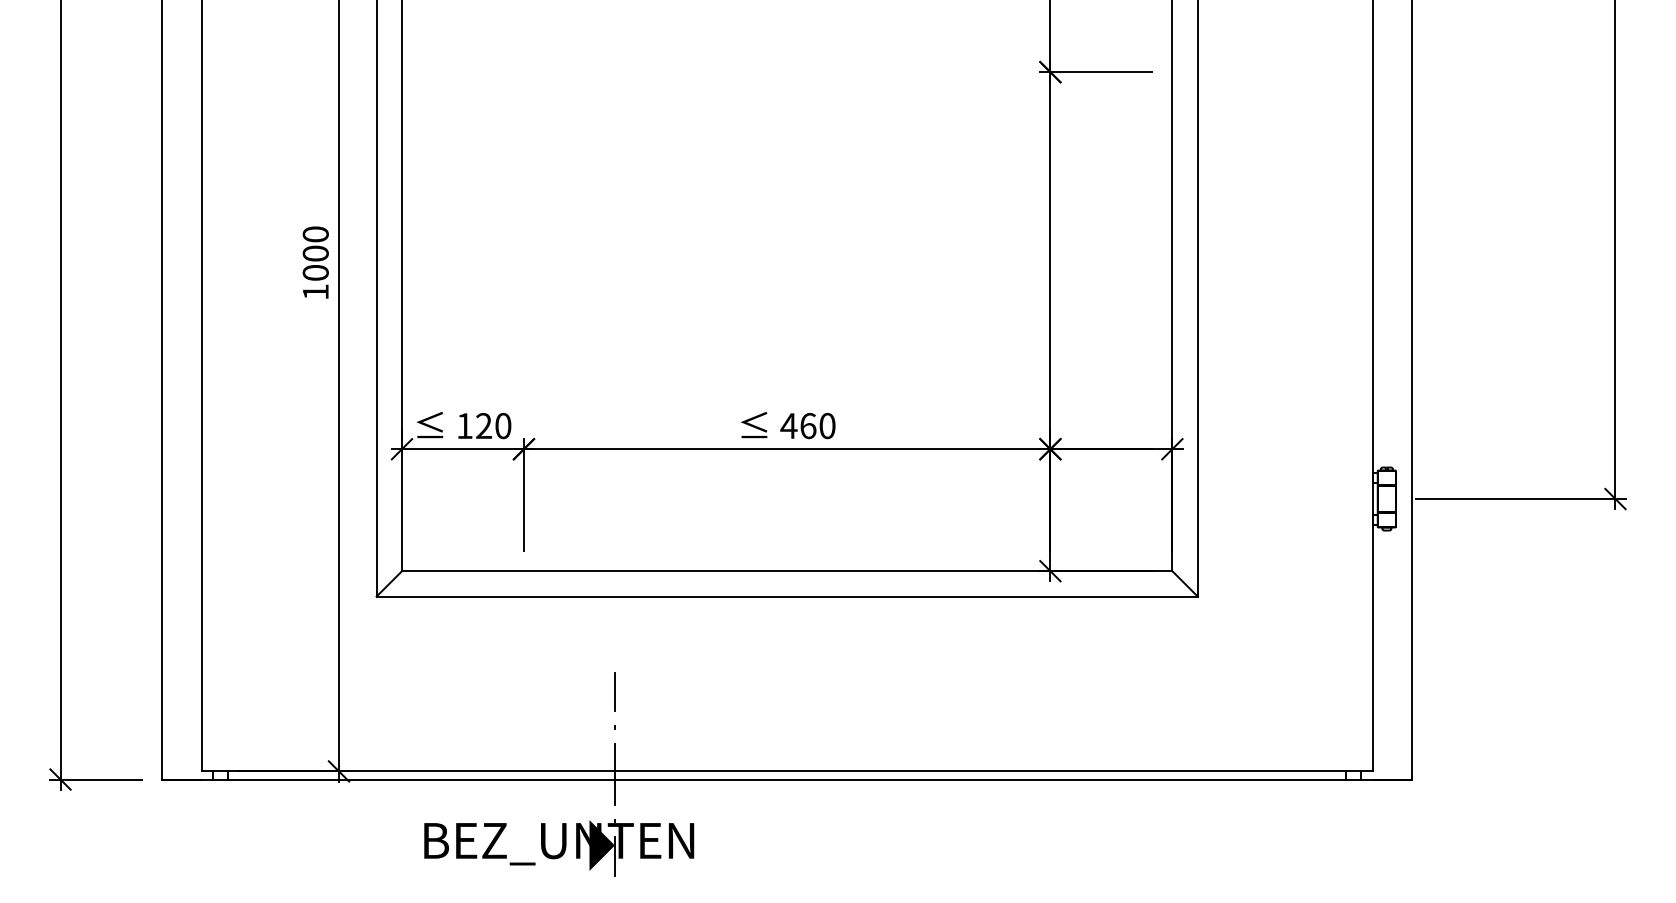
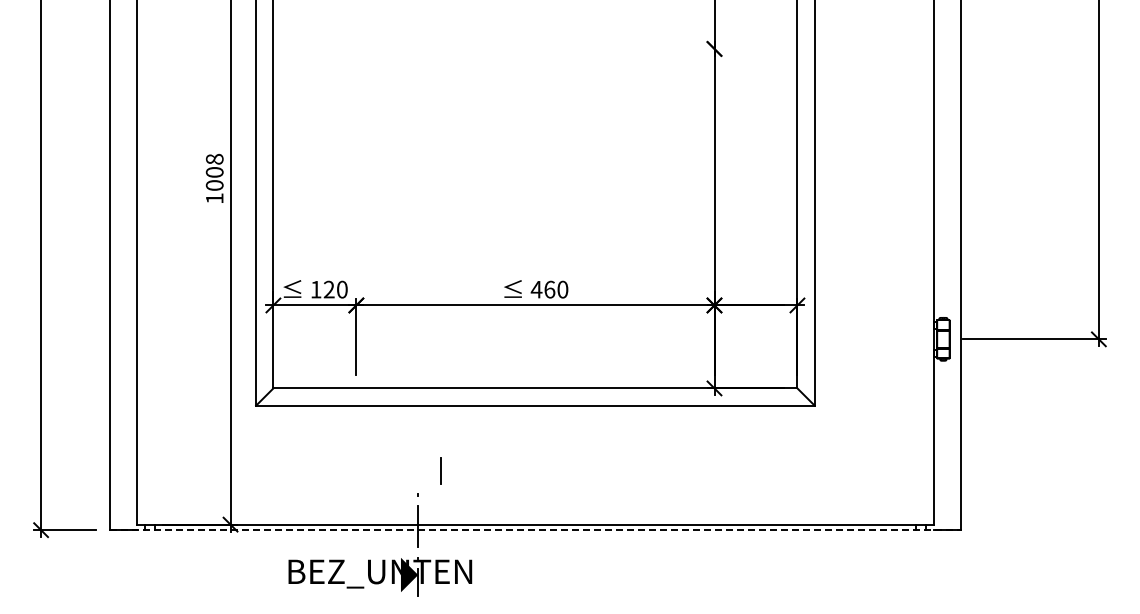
line: (1095, 71) -> (745, 48), removed
text: (315, 233) -> (214, 158), 1000 -> 1008
line: (613, 691) -> (440, 470), moved
line: (787, 780) -> (535, 530), solid -> dashed

